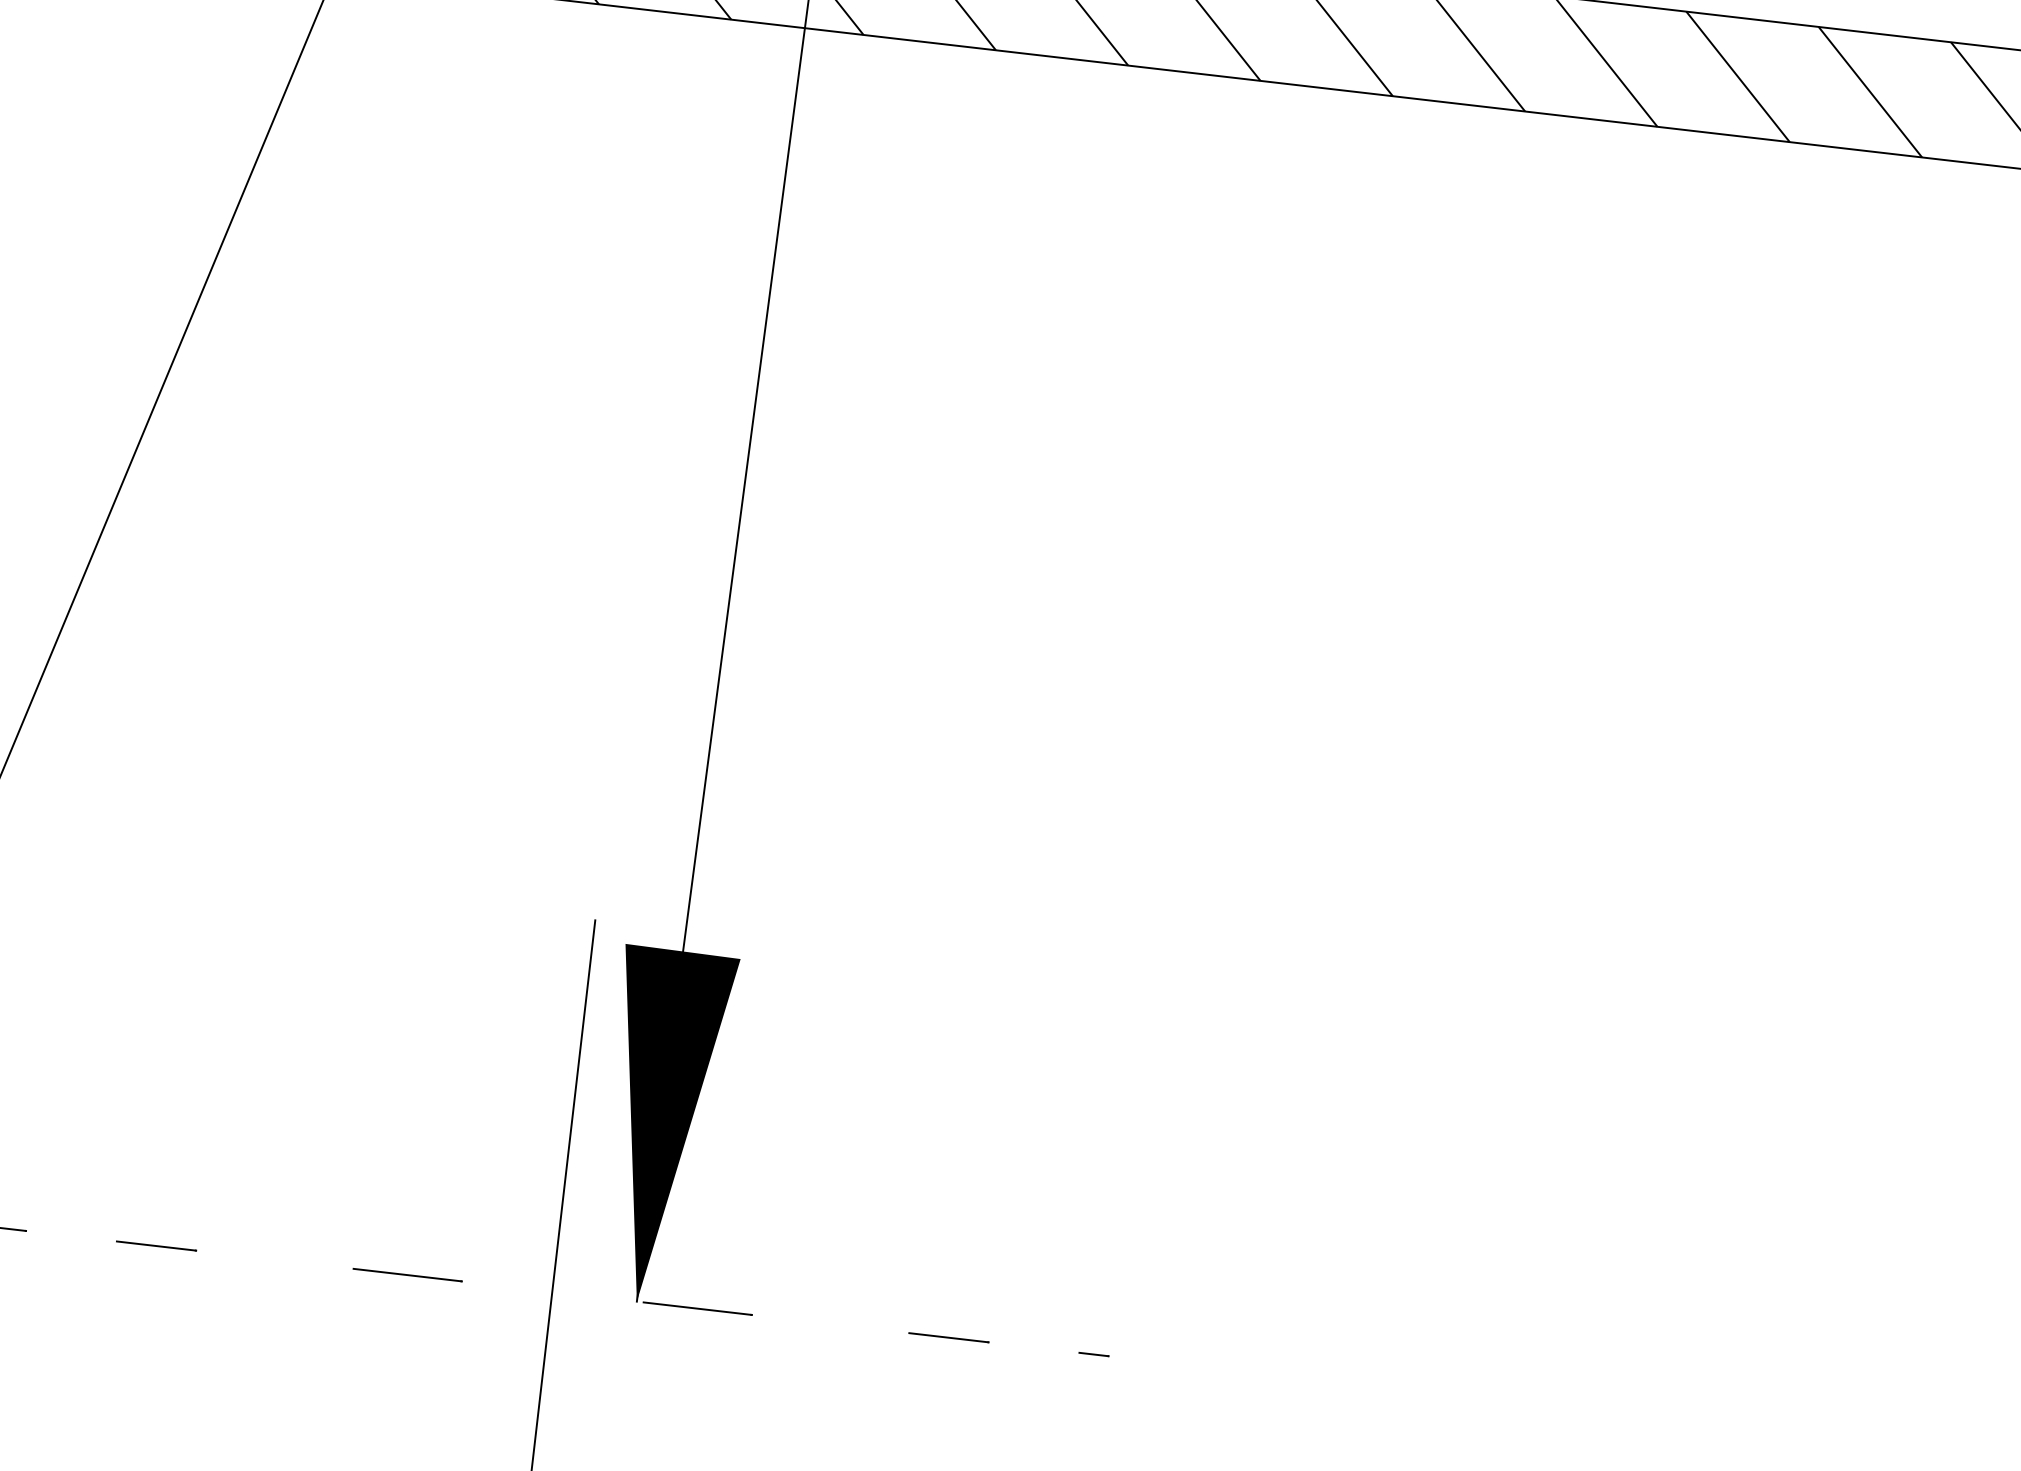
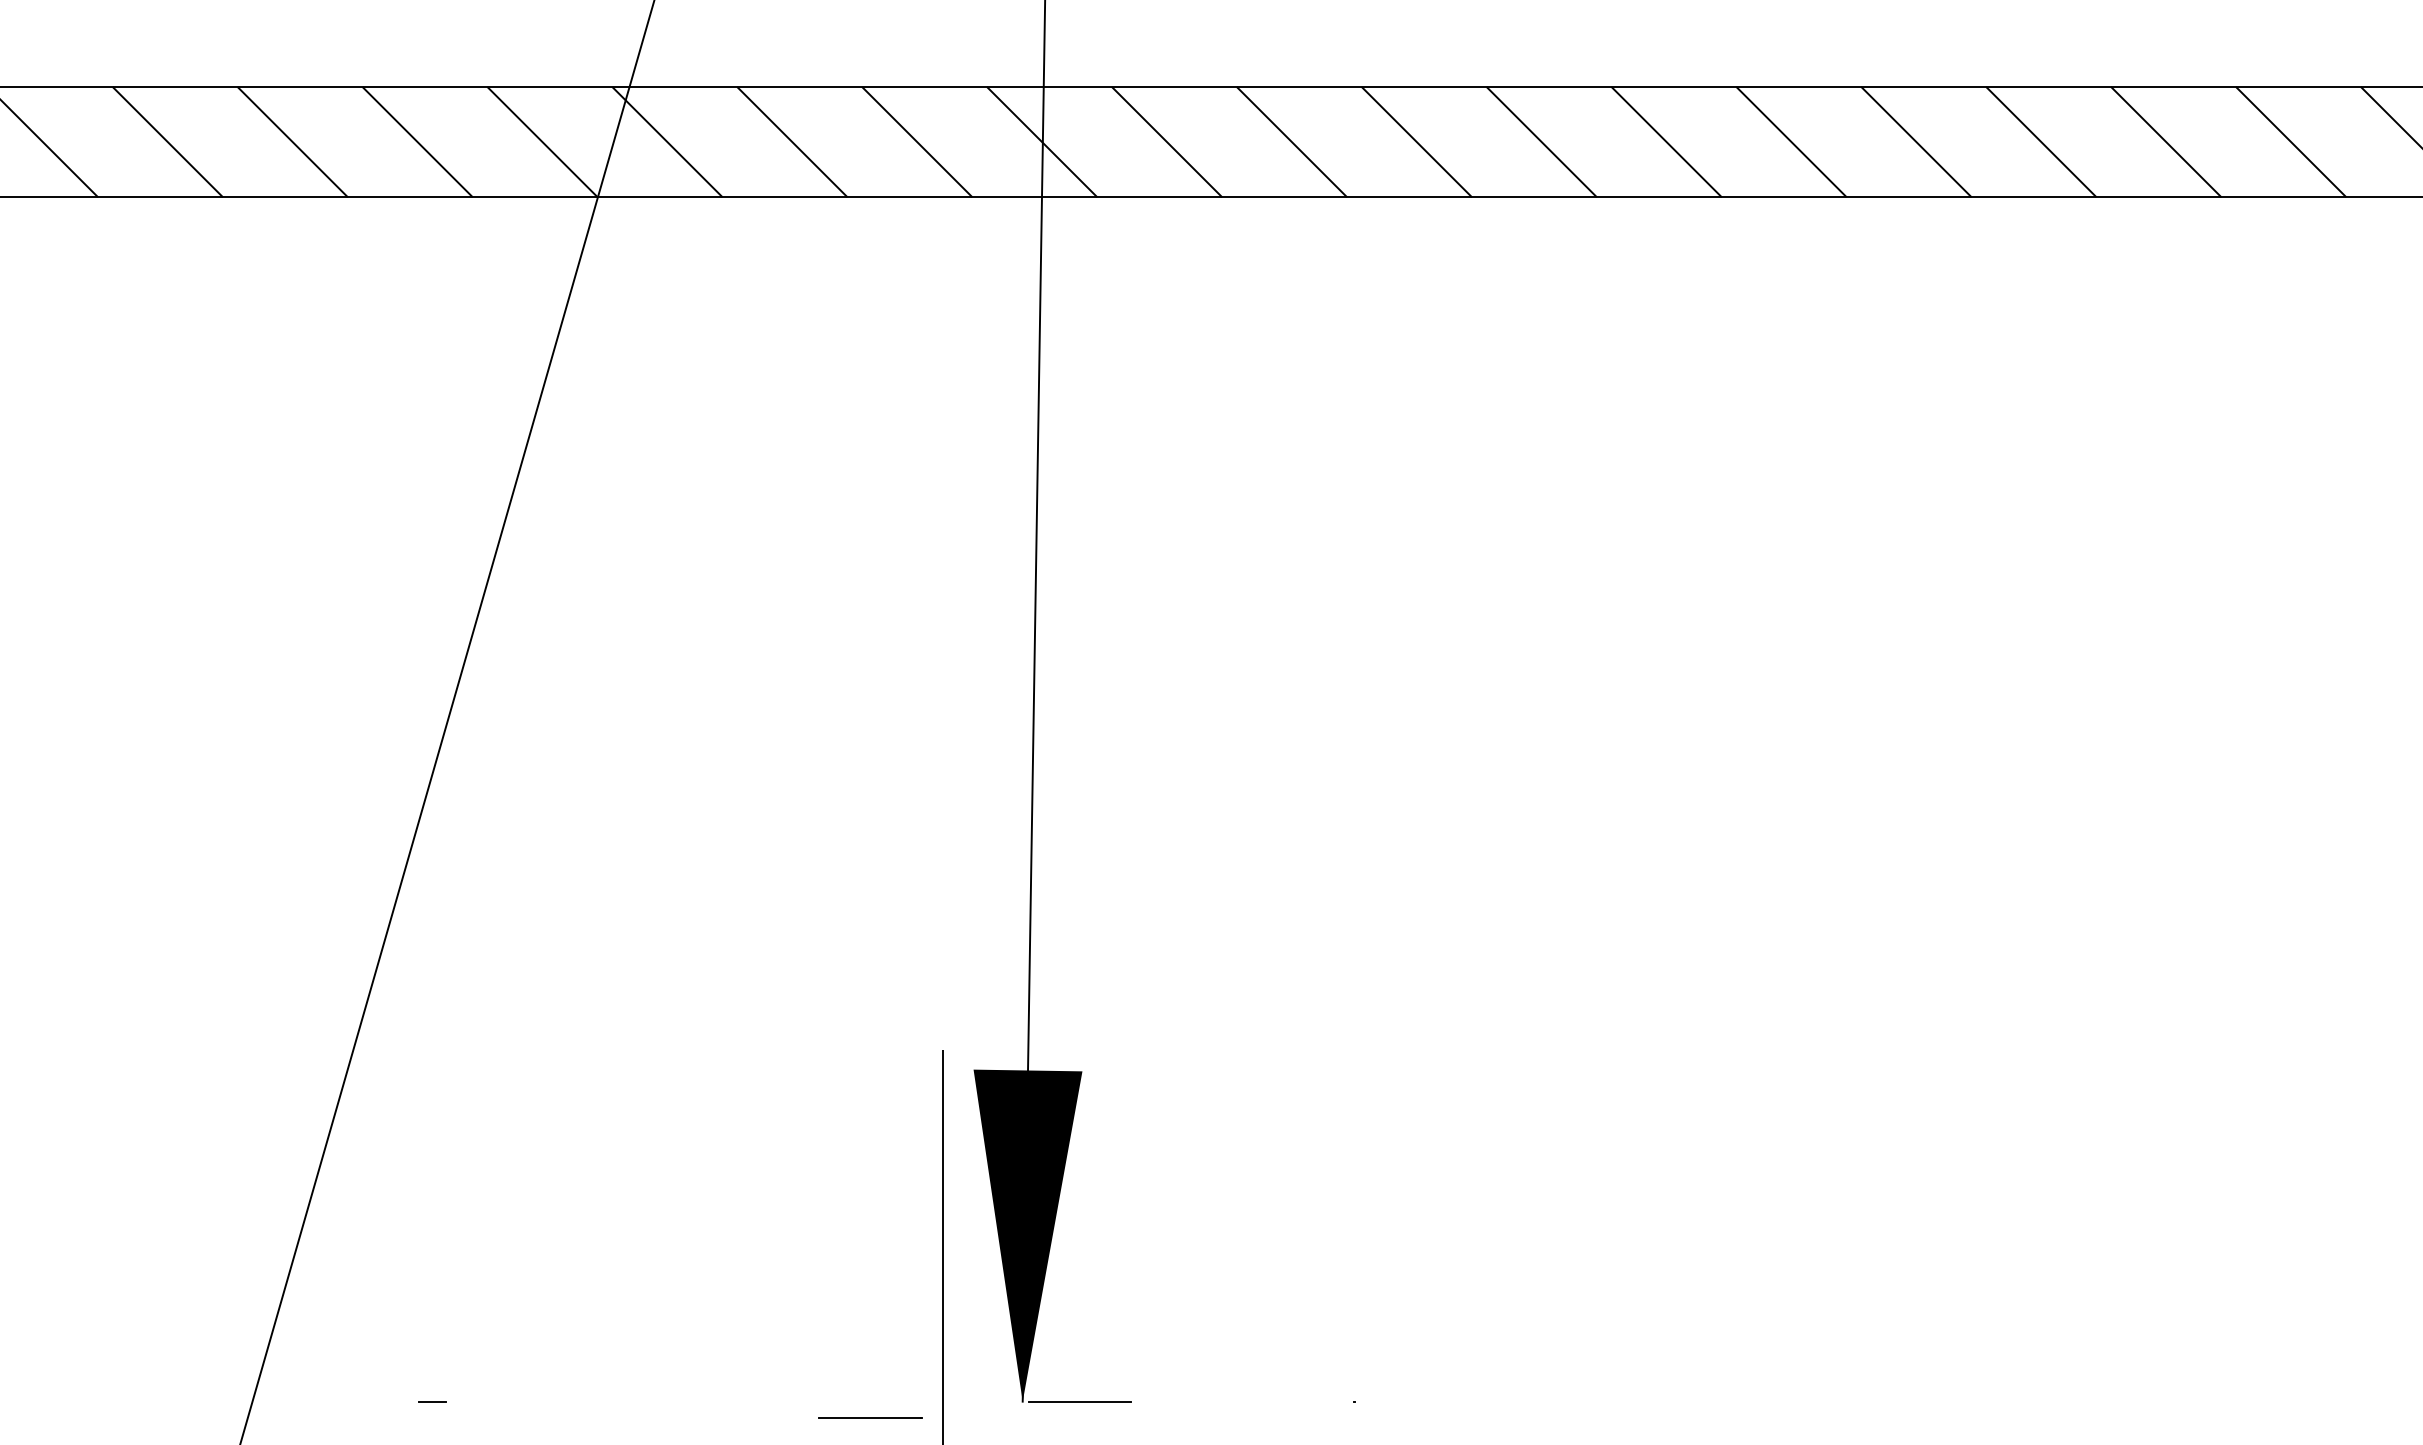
line: (156, 1245) -> (569, 1401), removed
line: (407, 1274) -> (870, 1417), moved
line: (948, 1337) -> (1316, 1401), removed
line: (1093, 1354) -> (1453, 1401), removed

